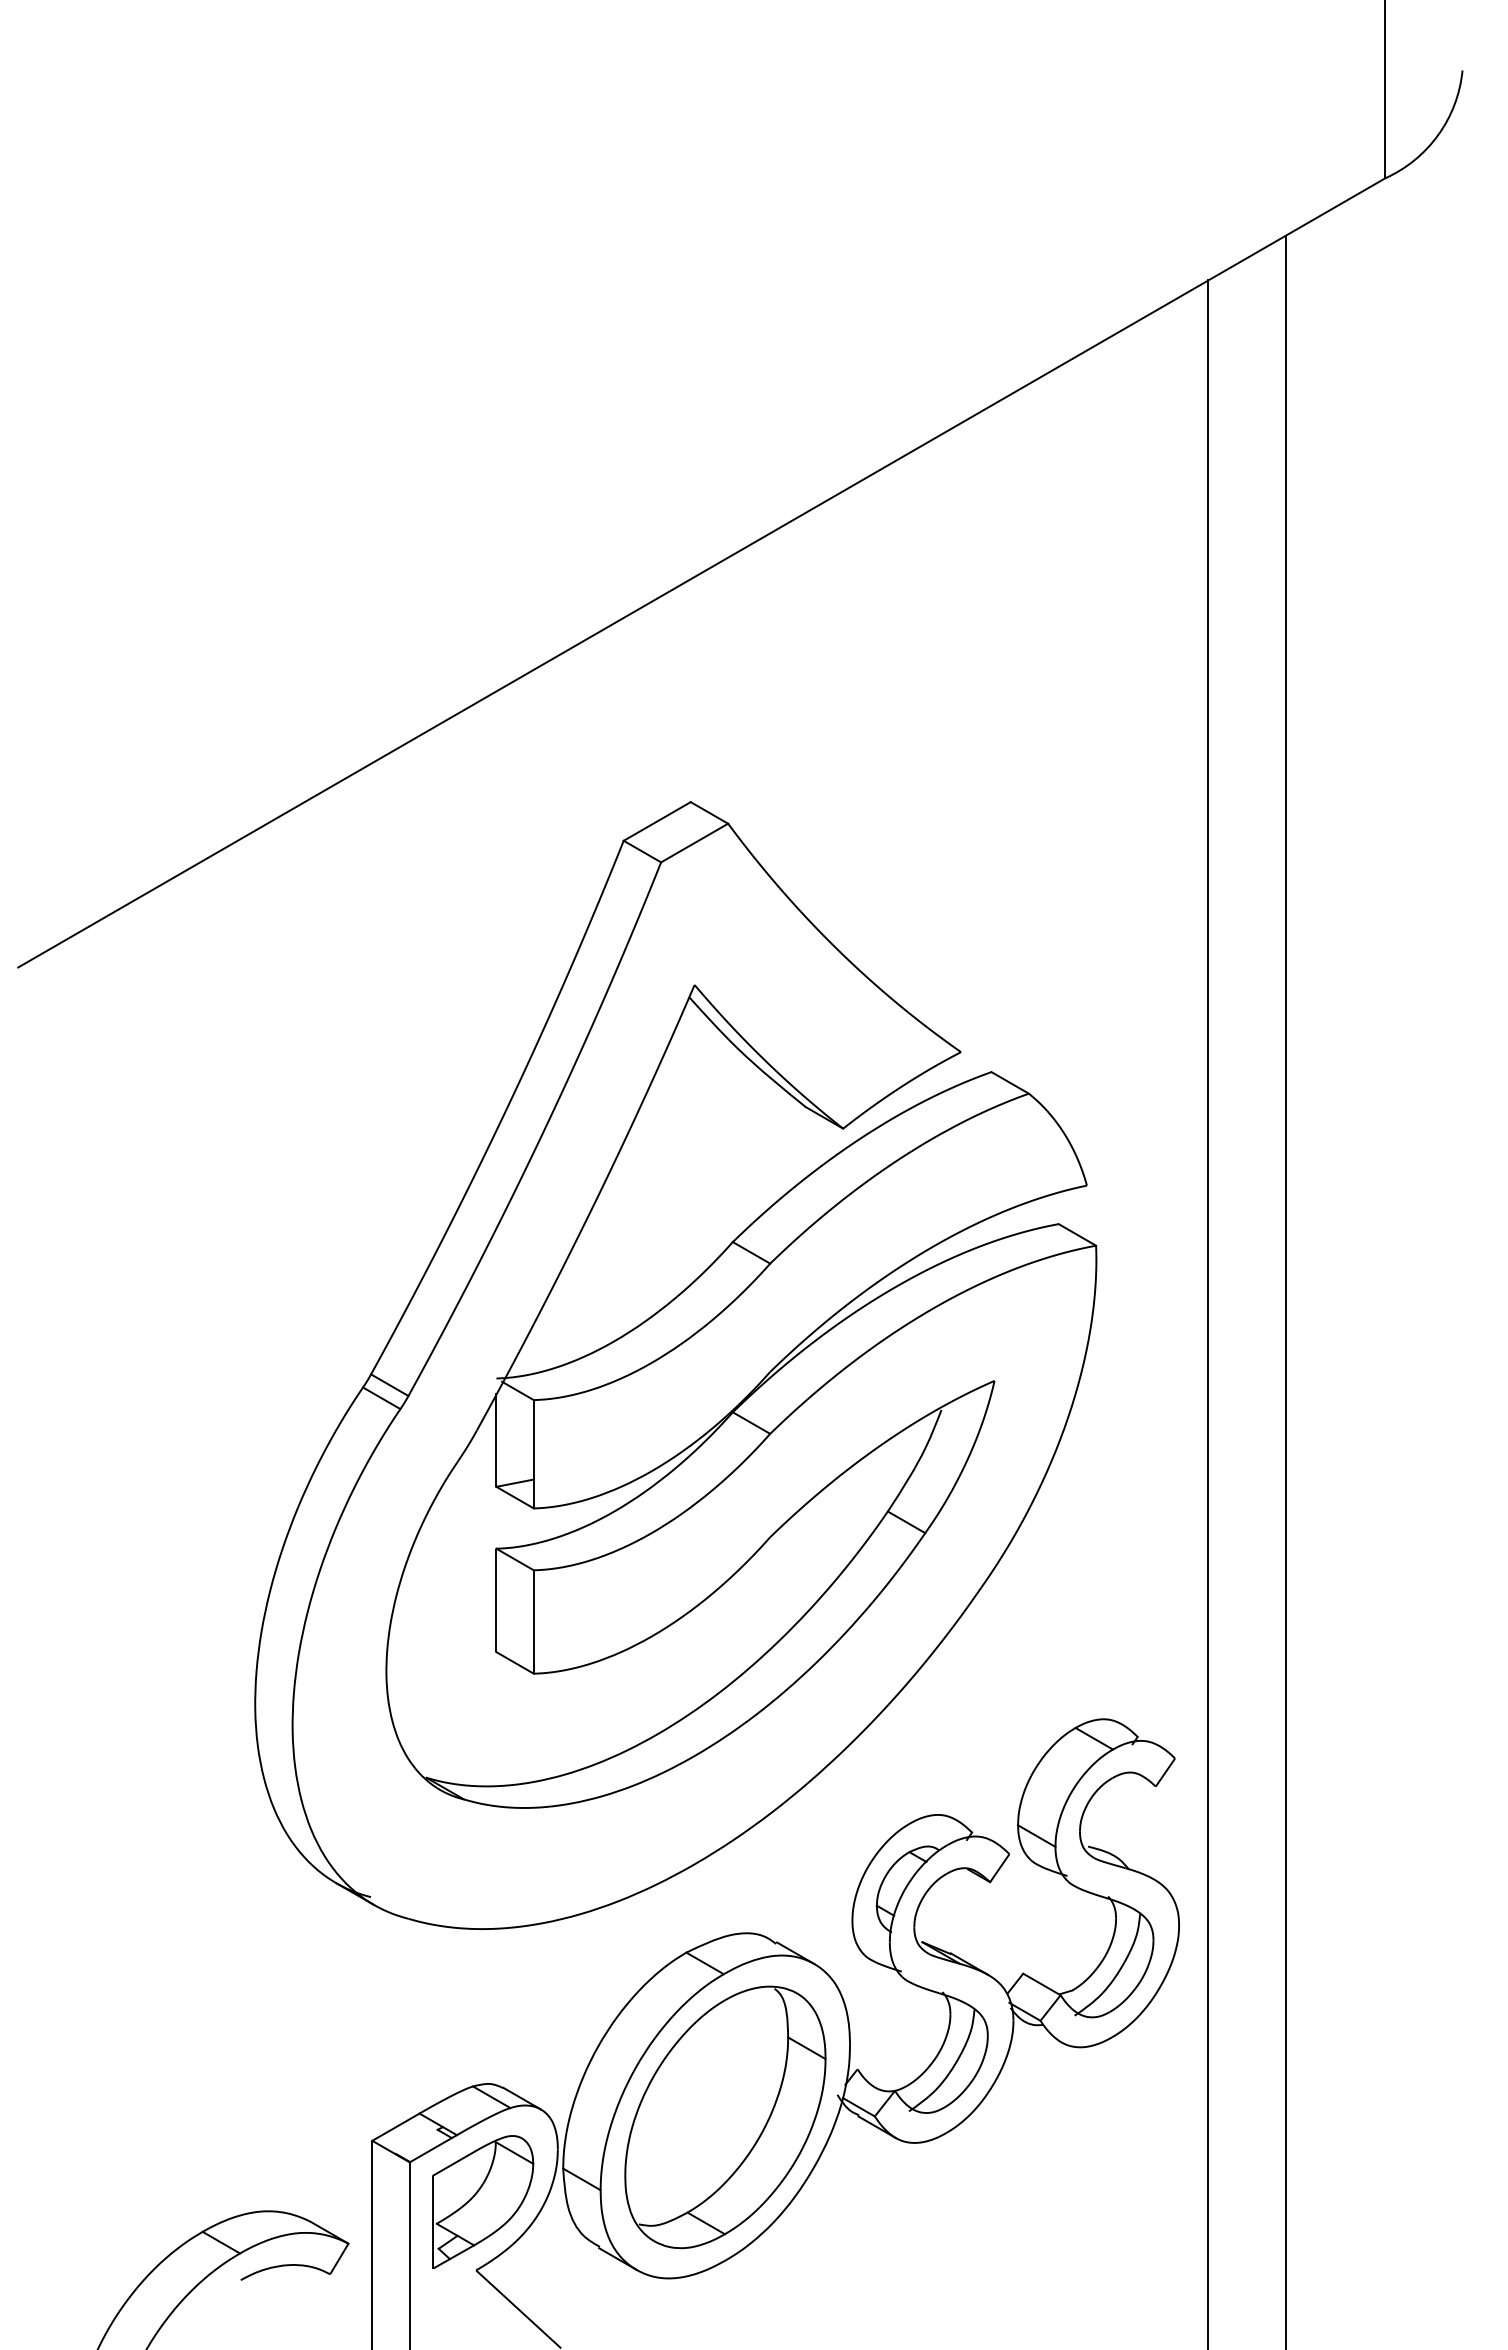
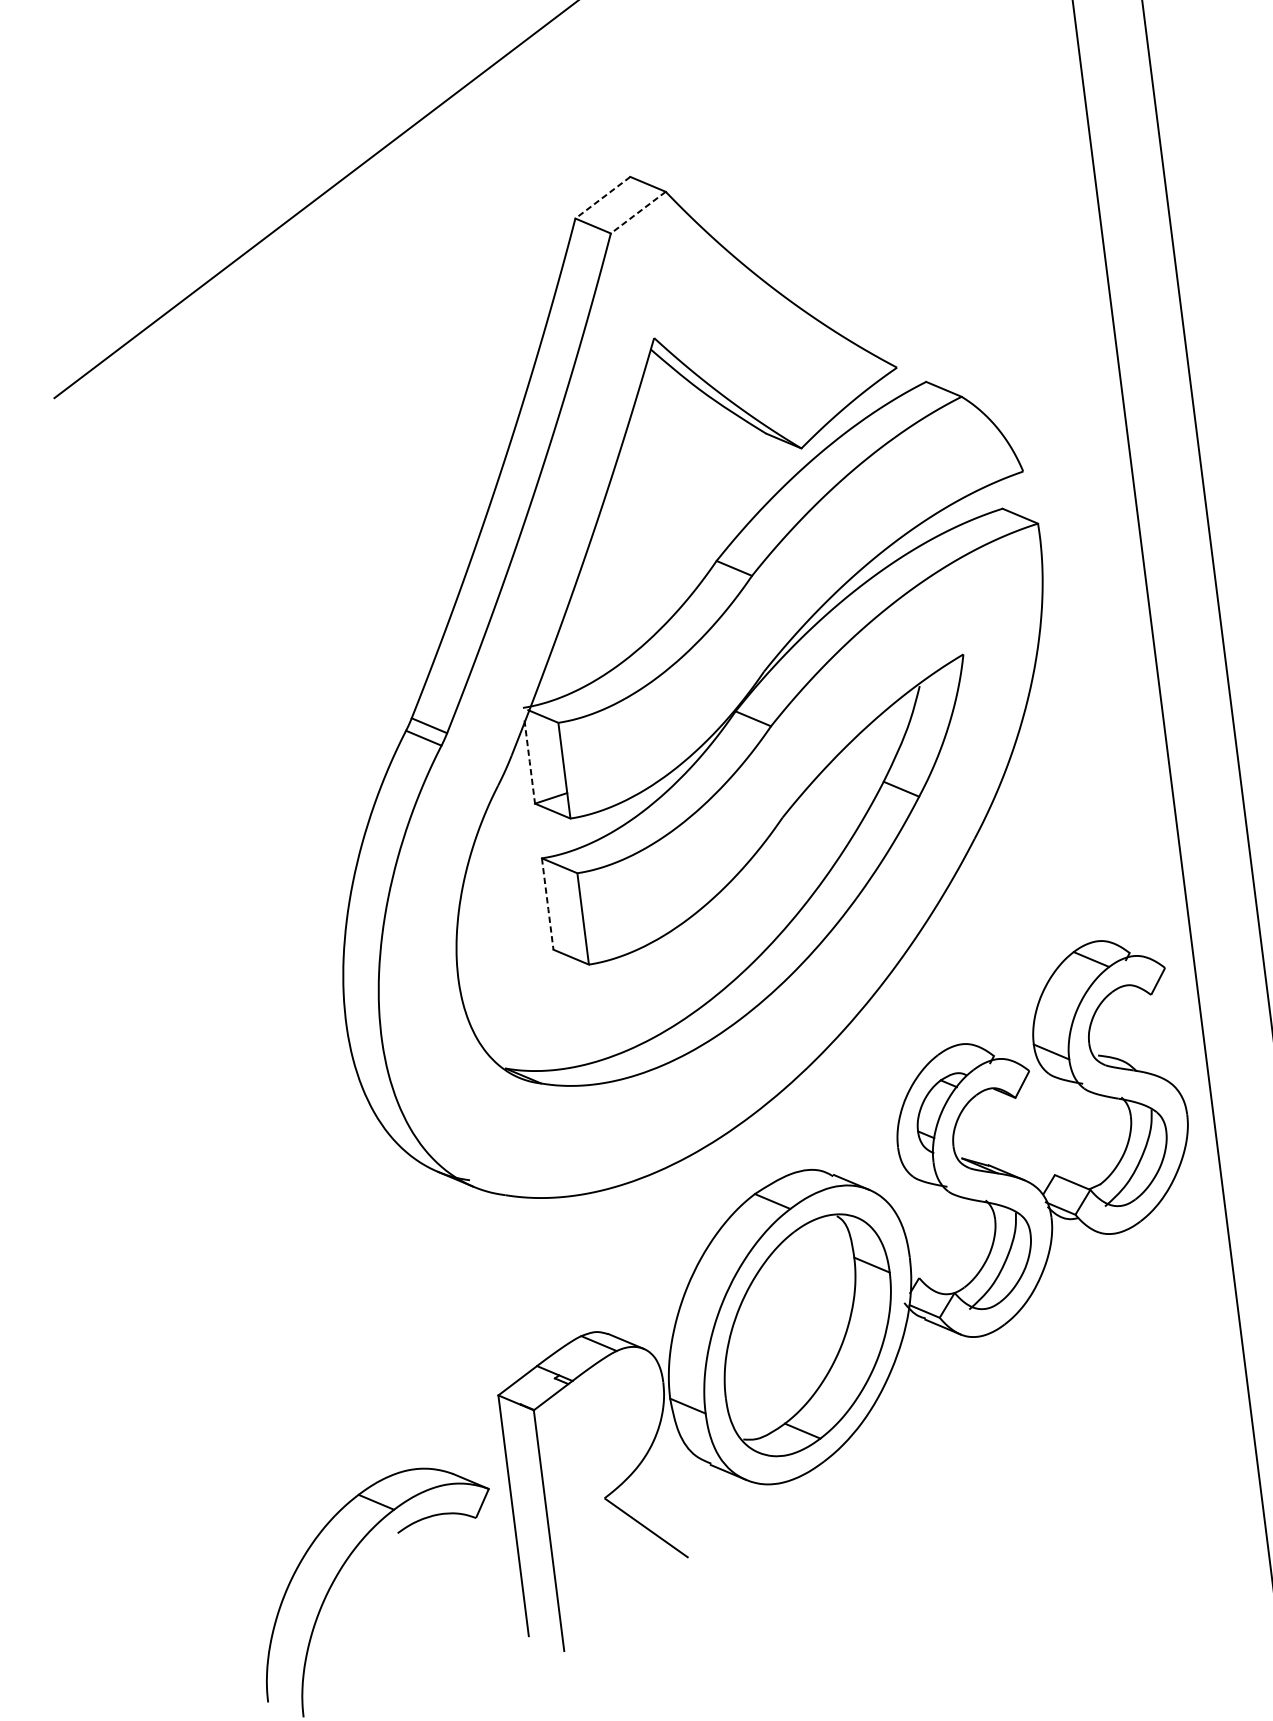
line: (657, 821) -> (603, 197), solid -> dashed
line: (694, 843) -> (638, 213), solid -> dashed
line: (496, 1439) -> (529, 761), solid -> dashed
line: (496, 1601) -> (547, 904), solid -> dashed
part: (483, 2201) -> (603, 1436), removed

